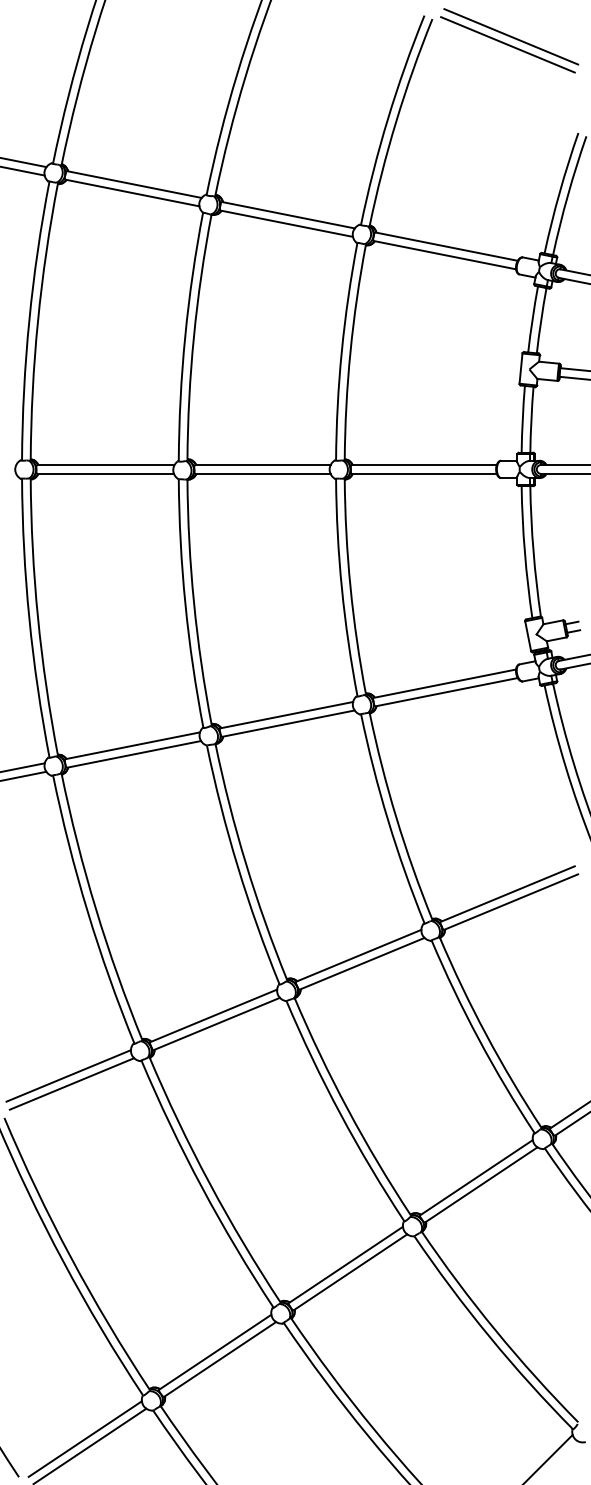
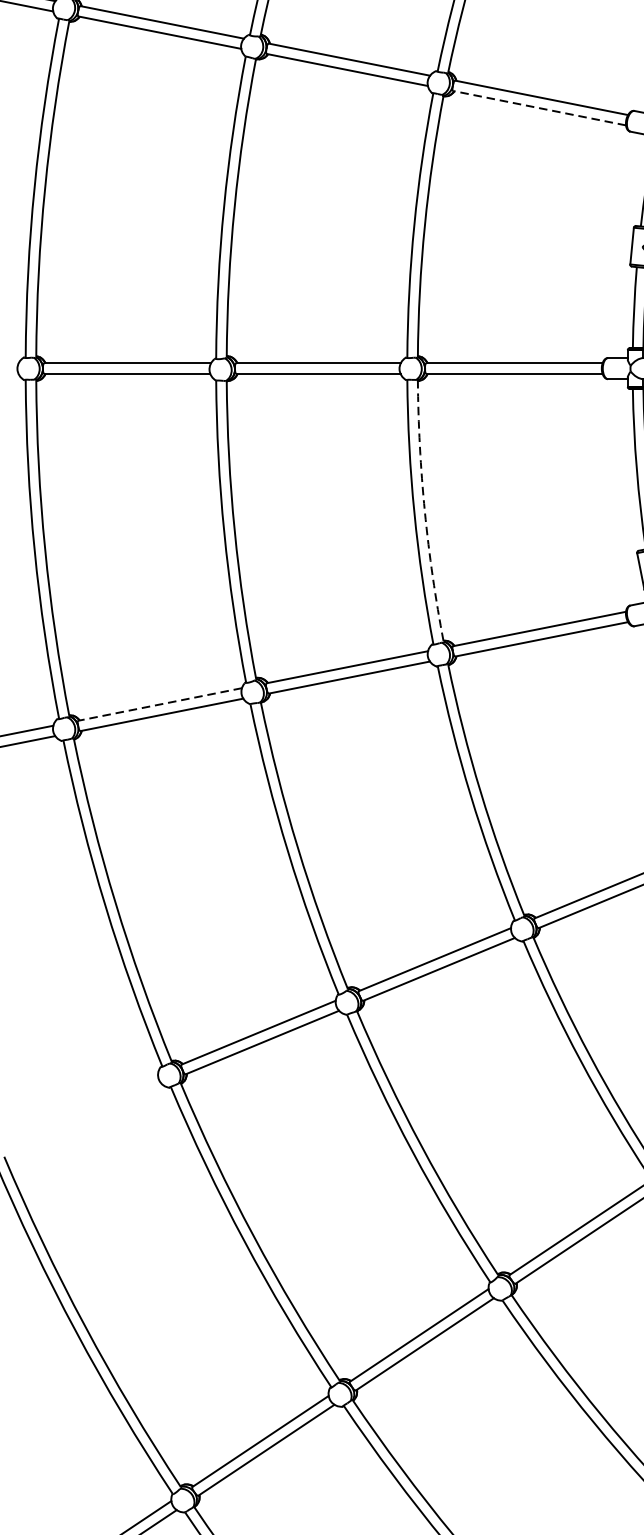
line: (444, 255) -> (539, 108), solid -> dashed
arc: (350, 587) -> (424, 512), solid -> dashed
line: (132, 745) -> (159, 704), solid -> dashed
line: (68, 1075) -> (82, 1105), removed
line: (71, 1083) -> (85, 1114), removed

